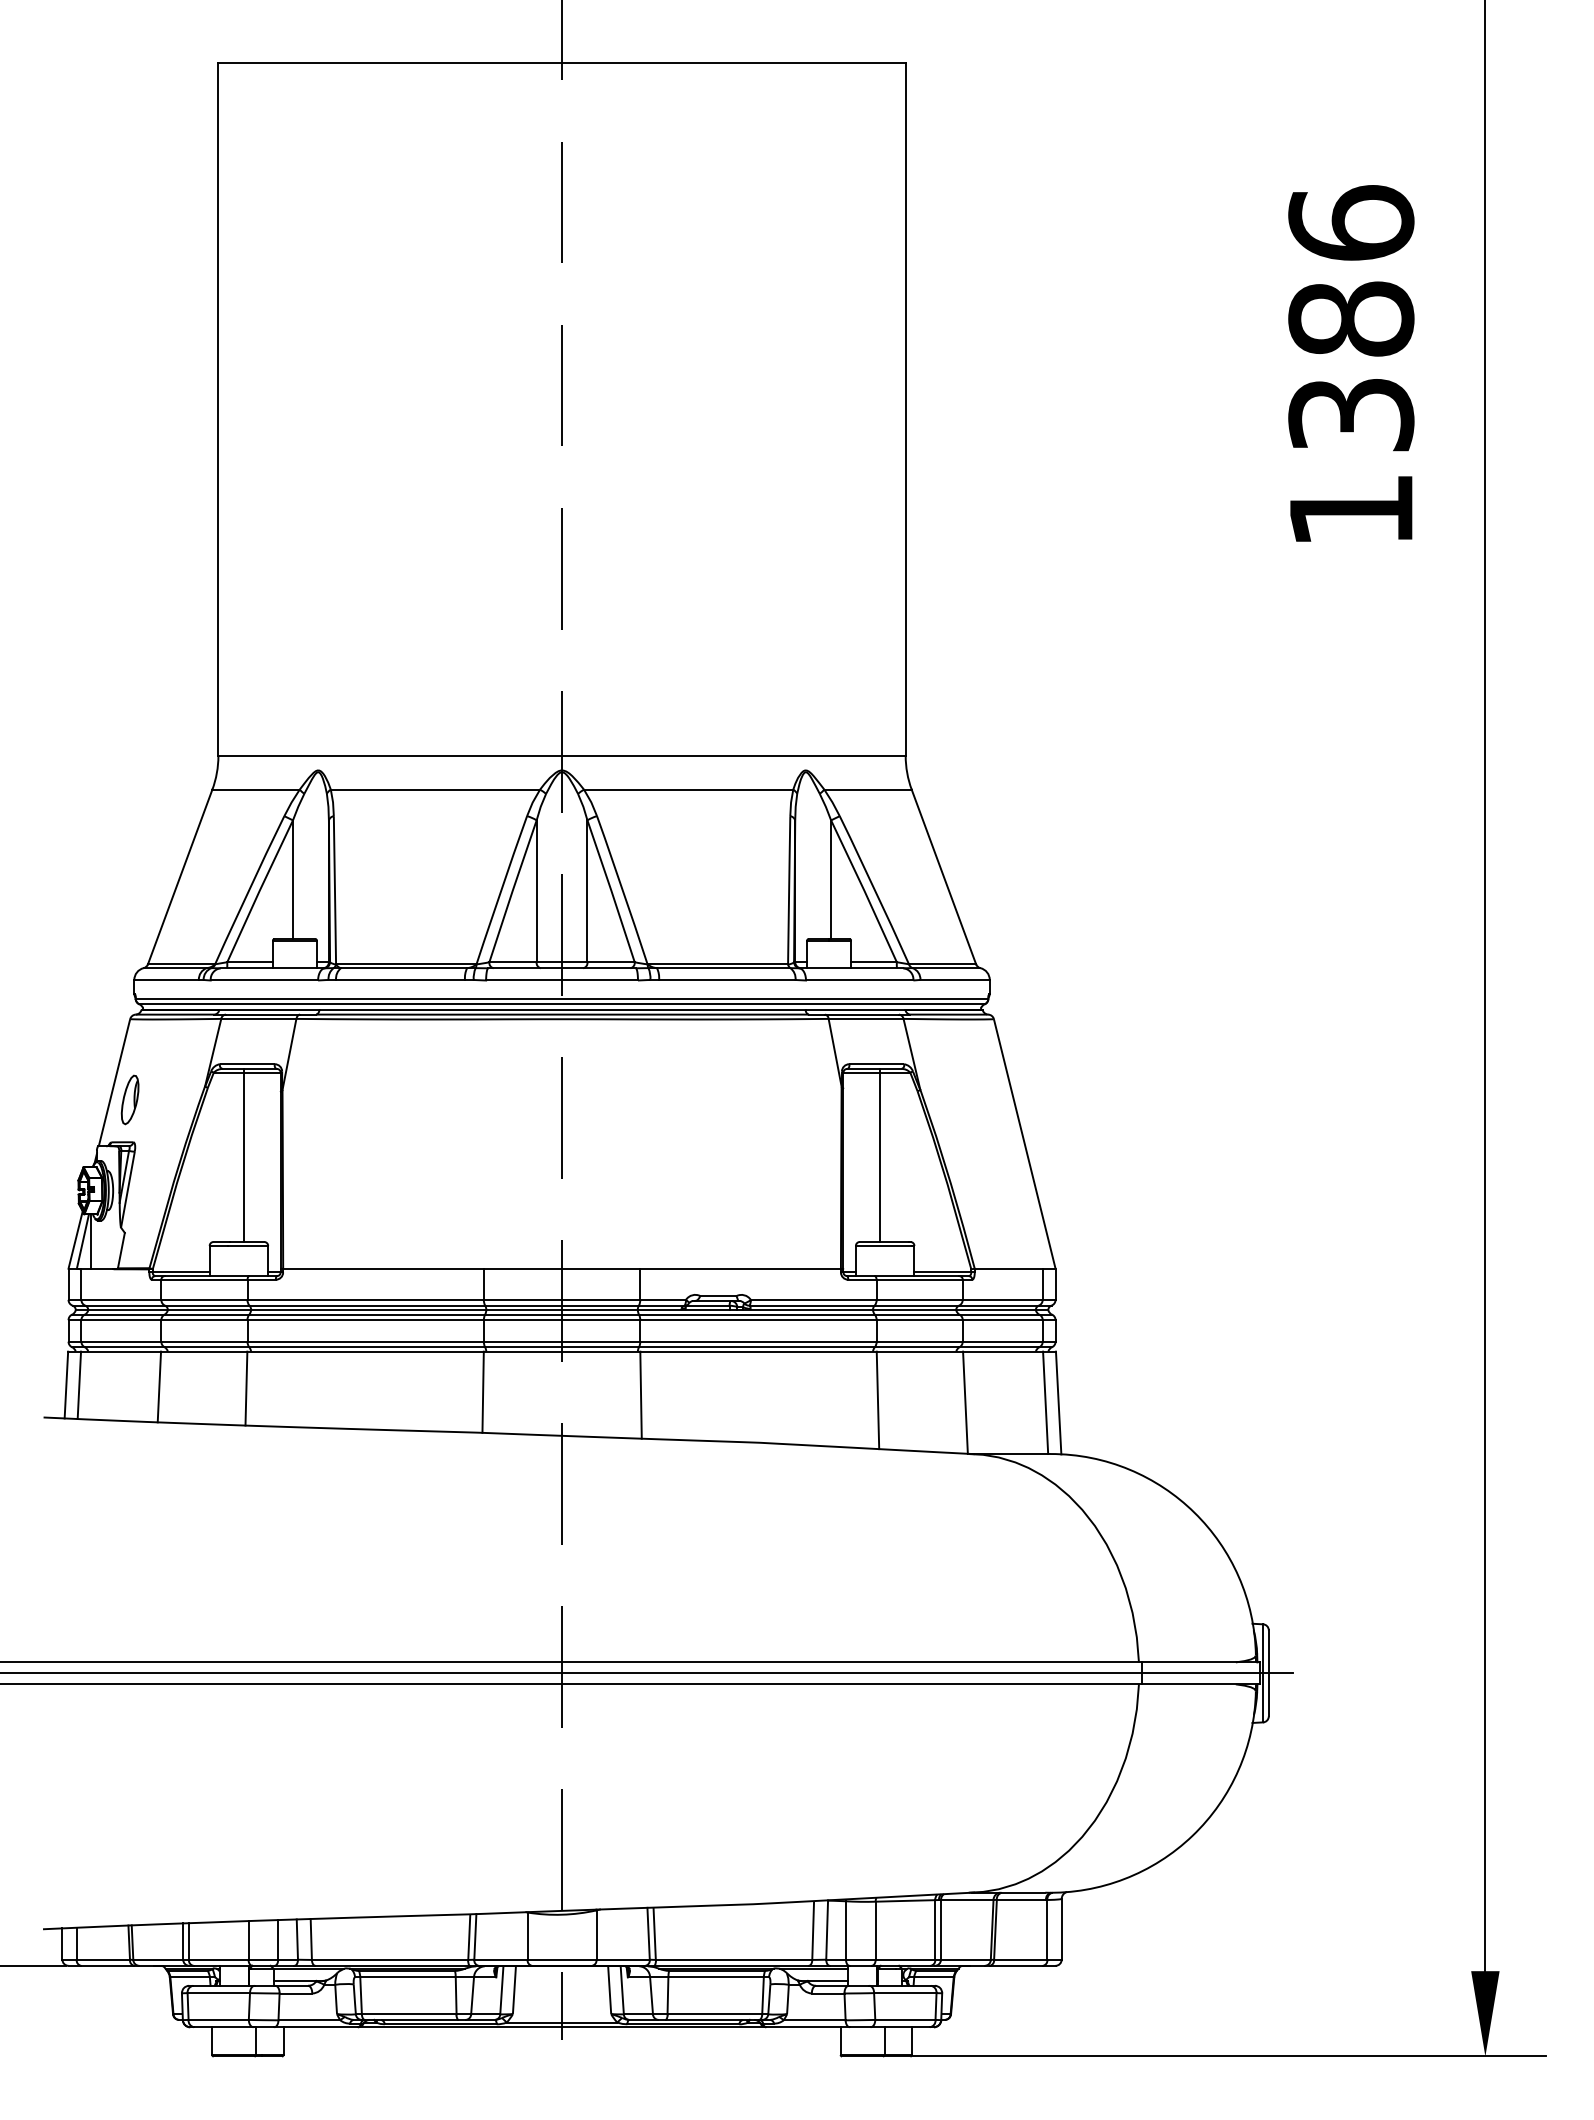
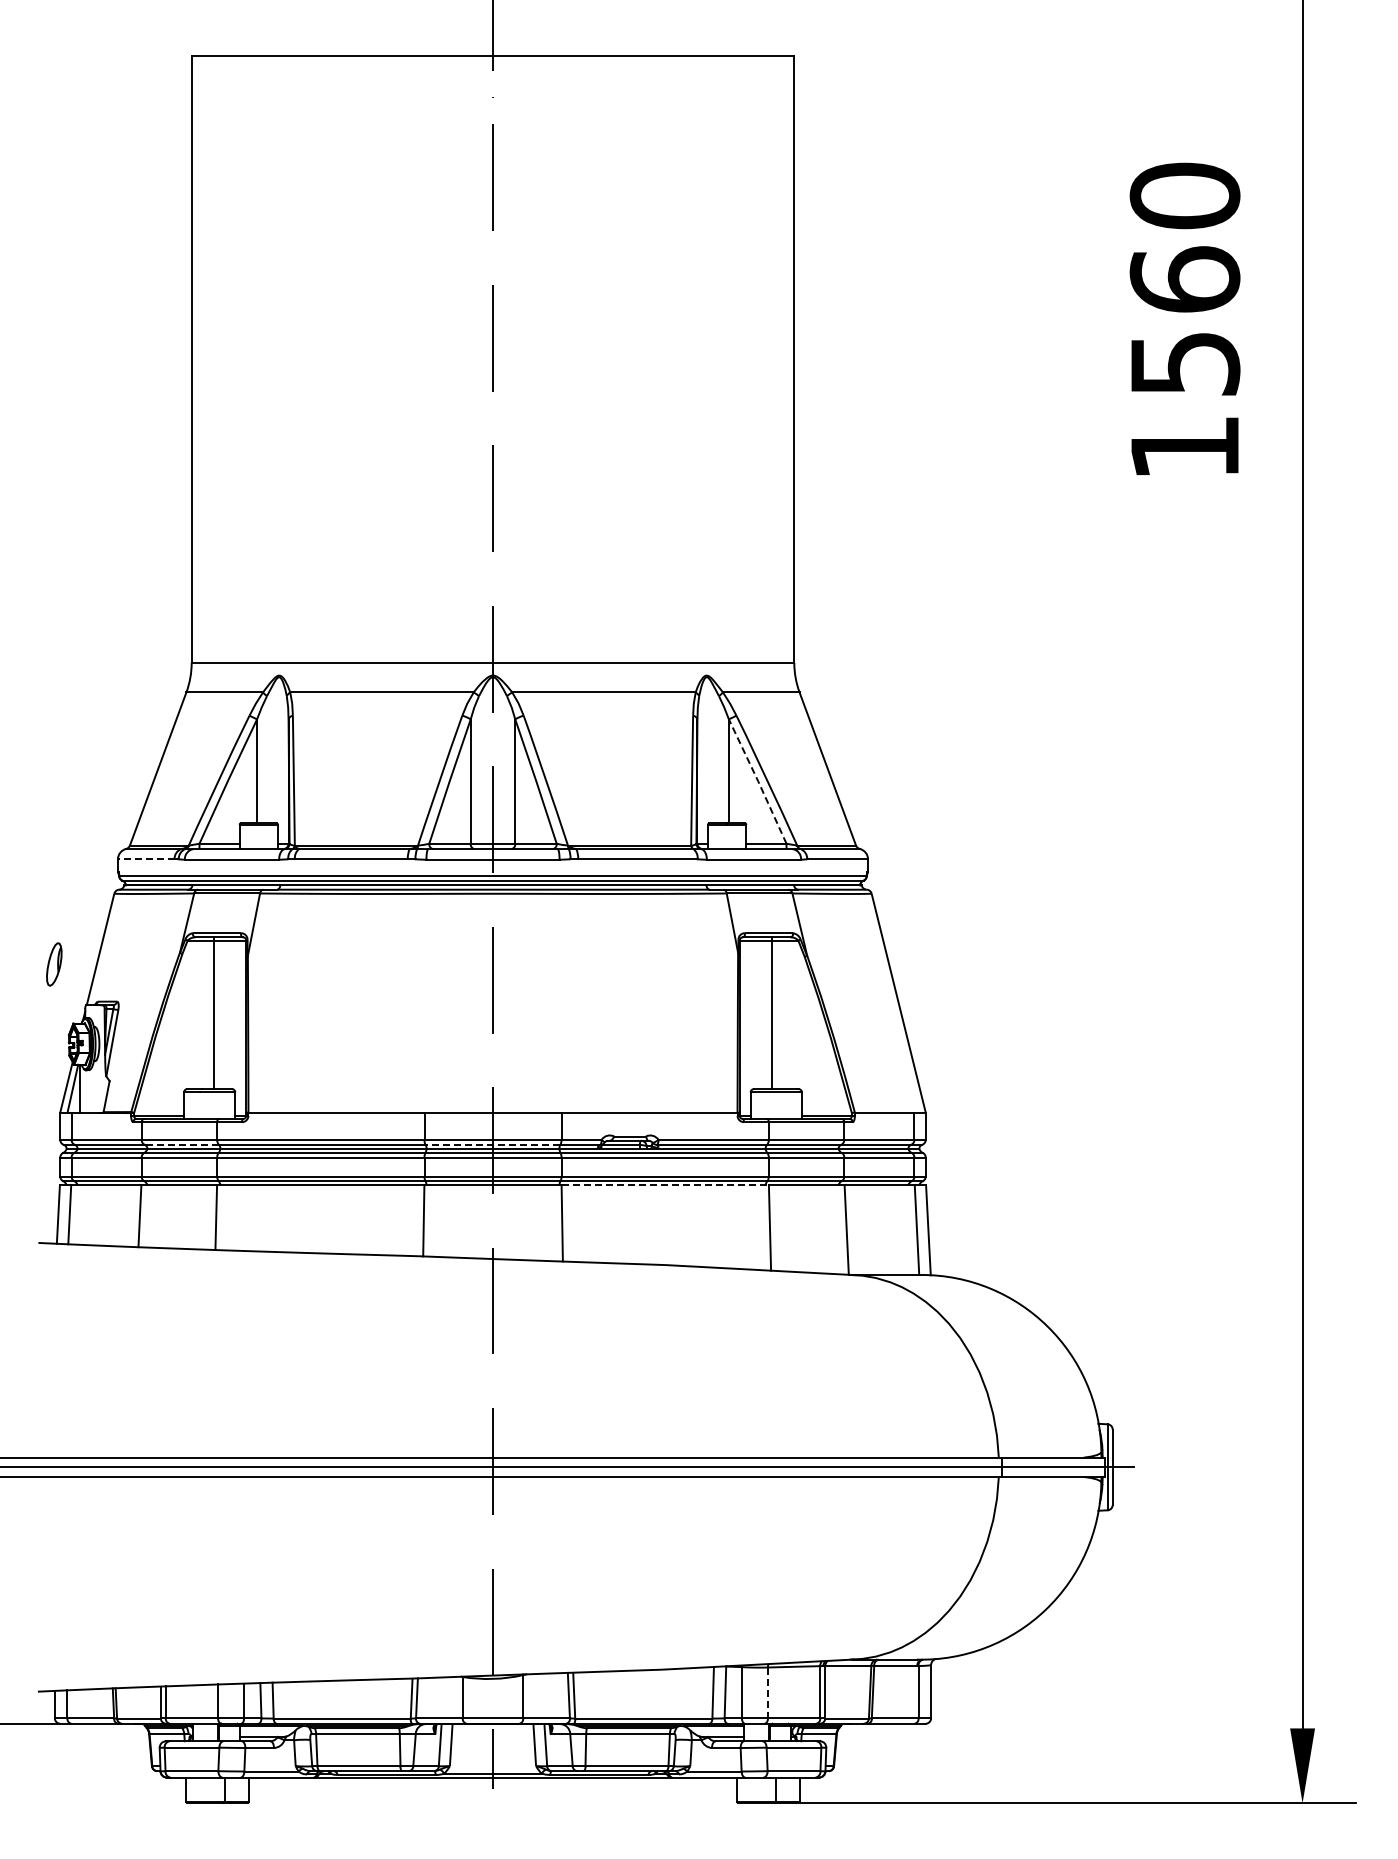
text: (1350, 317) -> (1184, 278), 1386 -> 1560
line: (864, 891) -> (758, 781), solid -> dashed
line: (165, 980) -> (145, 859), solid -> dashed
part: (130, 1099) -> (54, 964), moved
line: (206, 1305) -> (181, 1144), solid -> dashed
line: (561, 1305) -> (492, 1144), solid -> dashed
line: (758, 1351) -> (665, 1185), solid -> dashed
line: (875, 1931) -> (767, 1693), solid -> dashed

